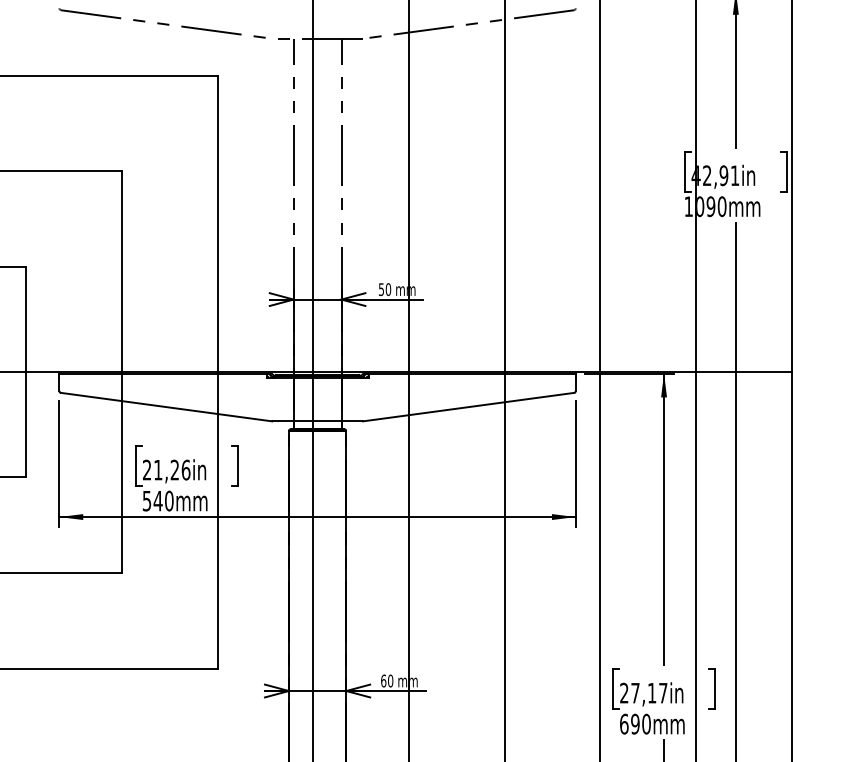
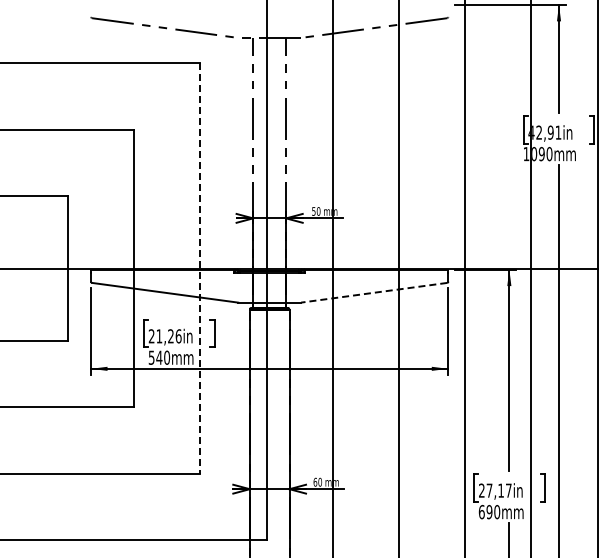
line: (217, 373) -> (200, 269), solid -> dashed
line: (469, 406) -> (374, 292), solid -> dashed

